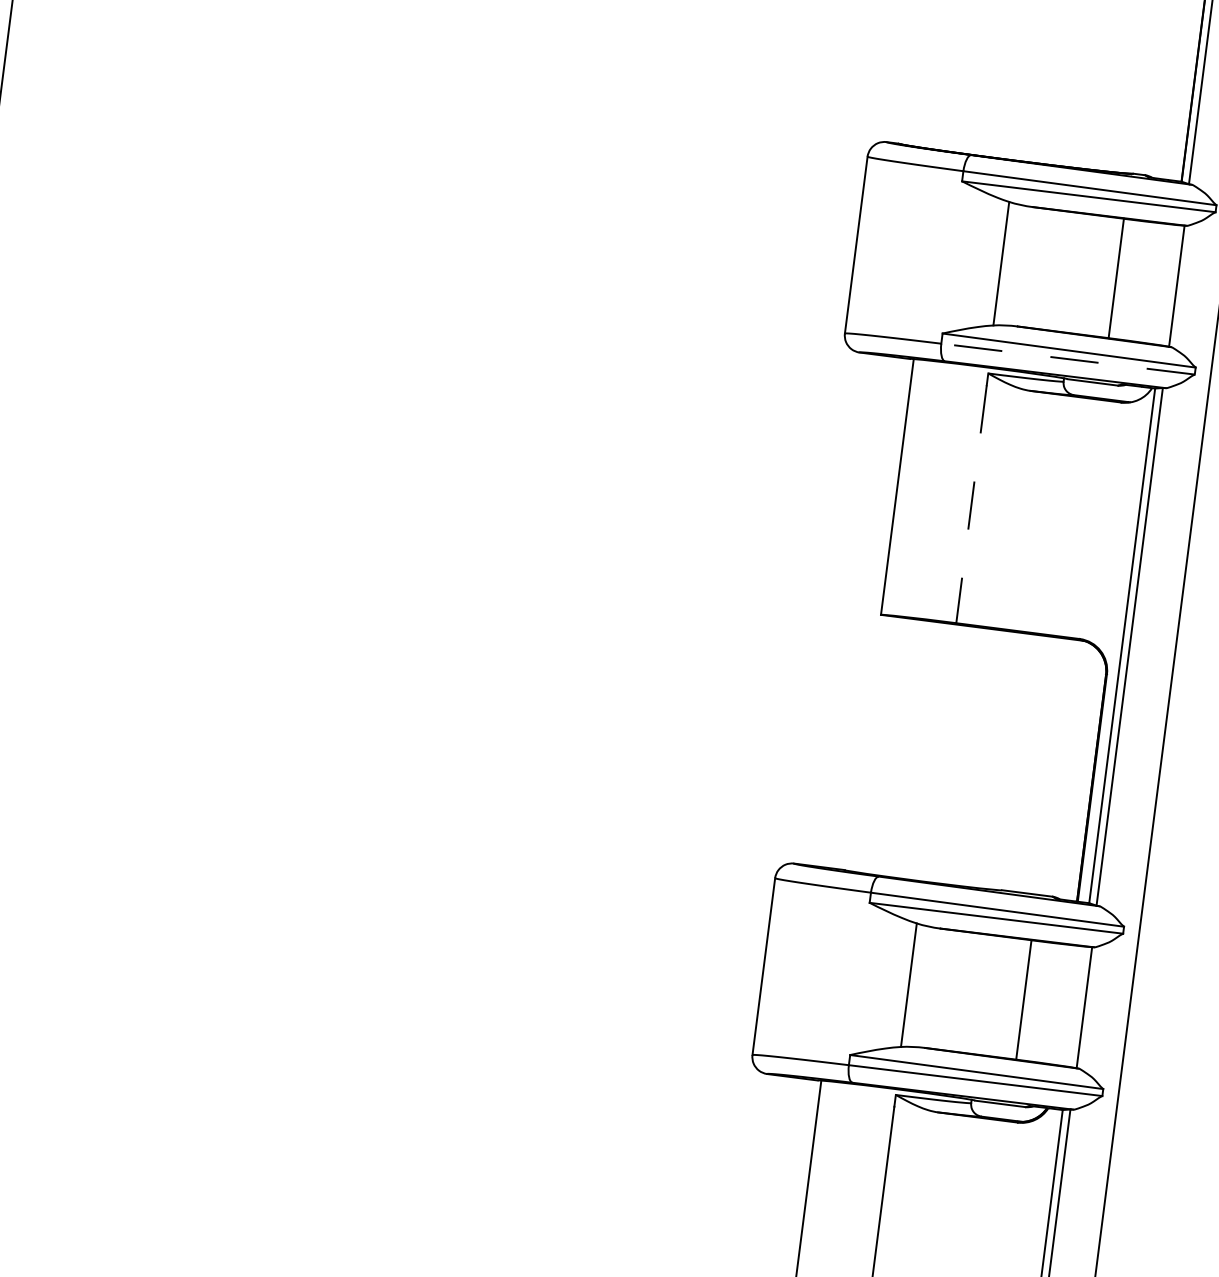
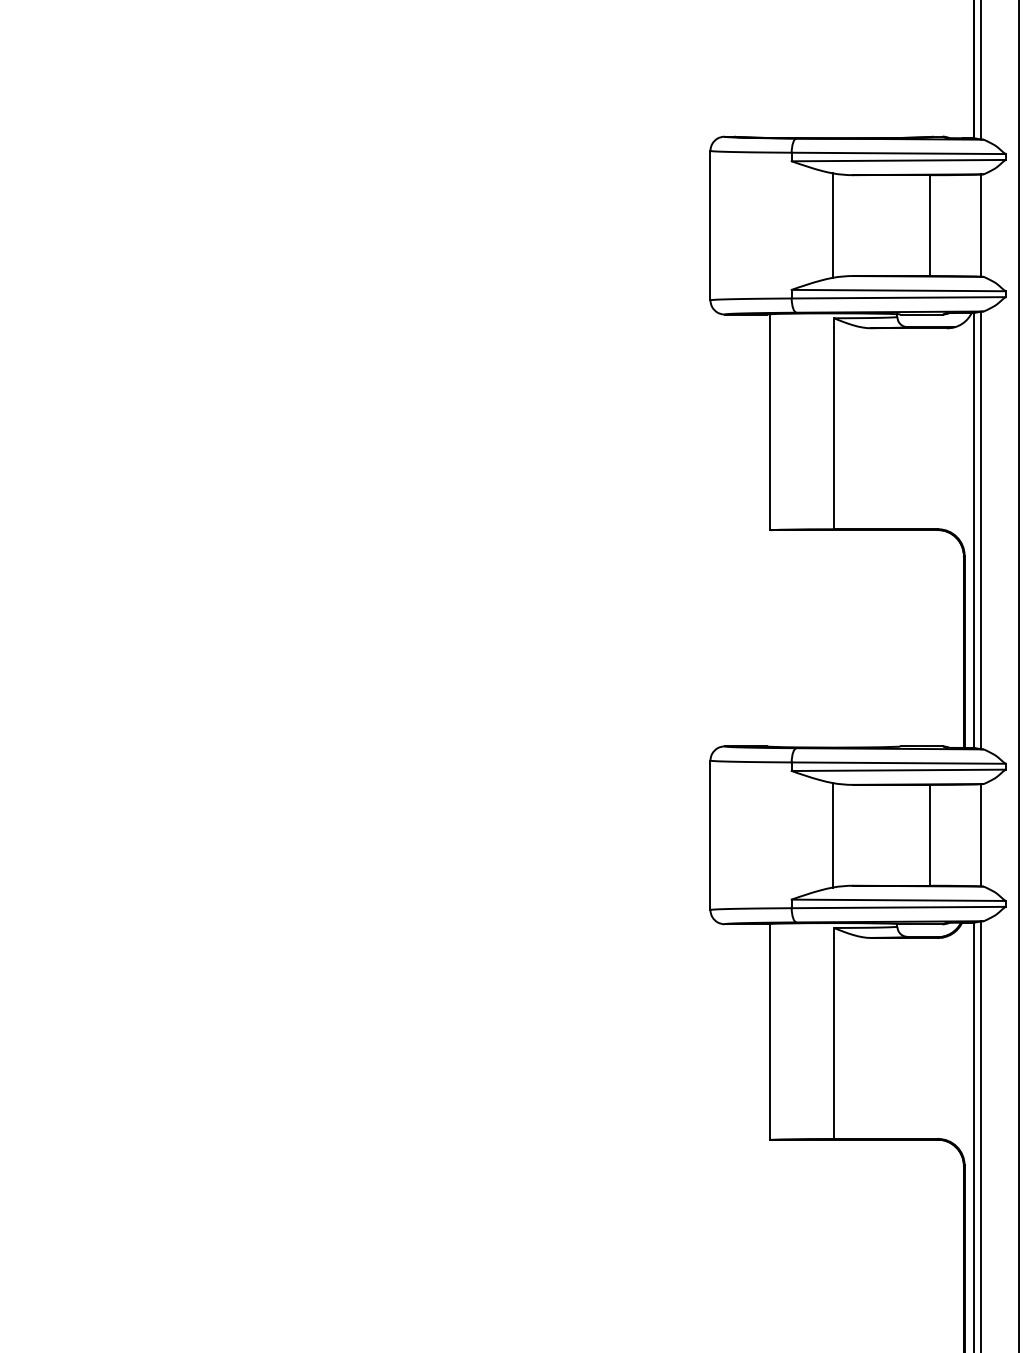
line: (1067, 358) -> (898, 297), dashed -> solid
line: (971, 503) -> (833, 428), dashed -> solid

